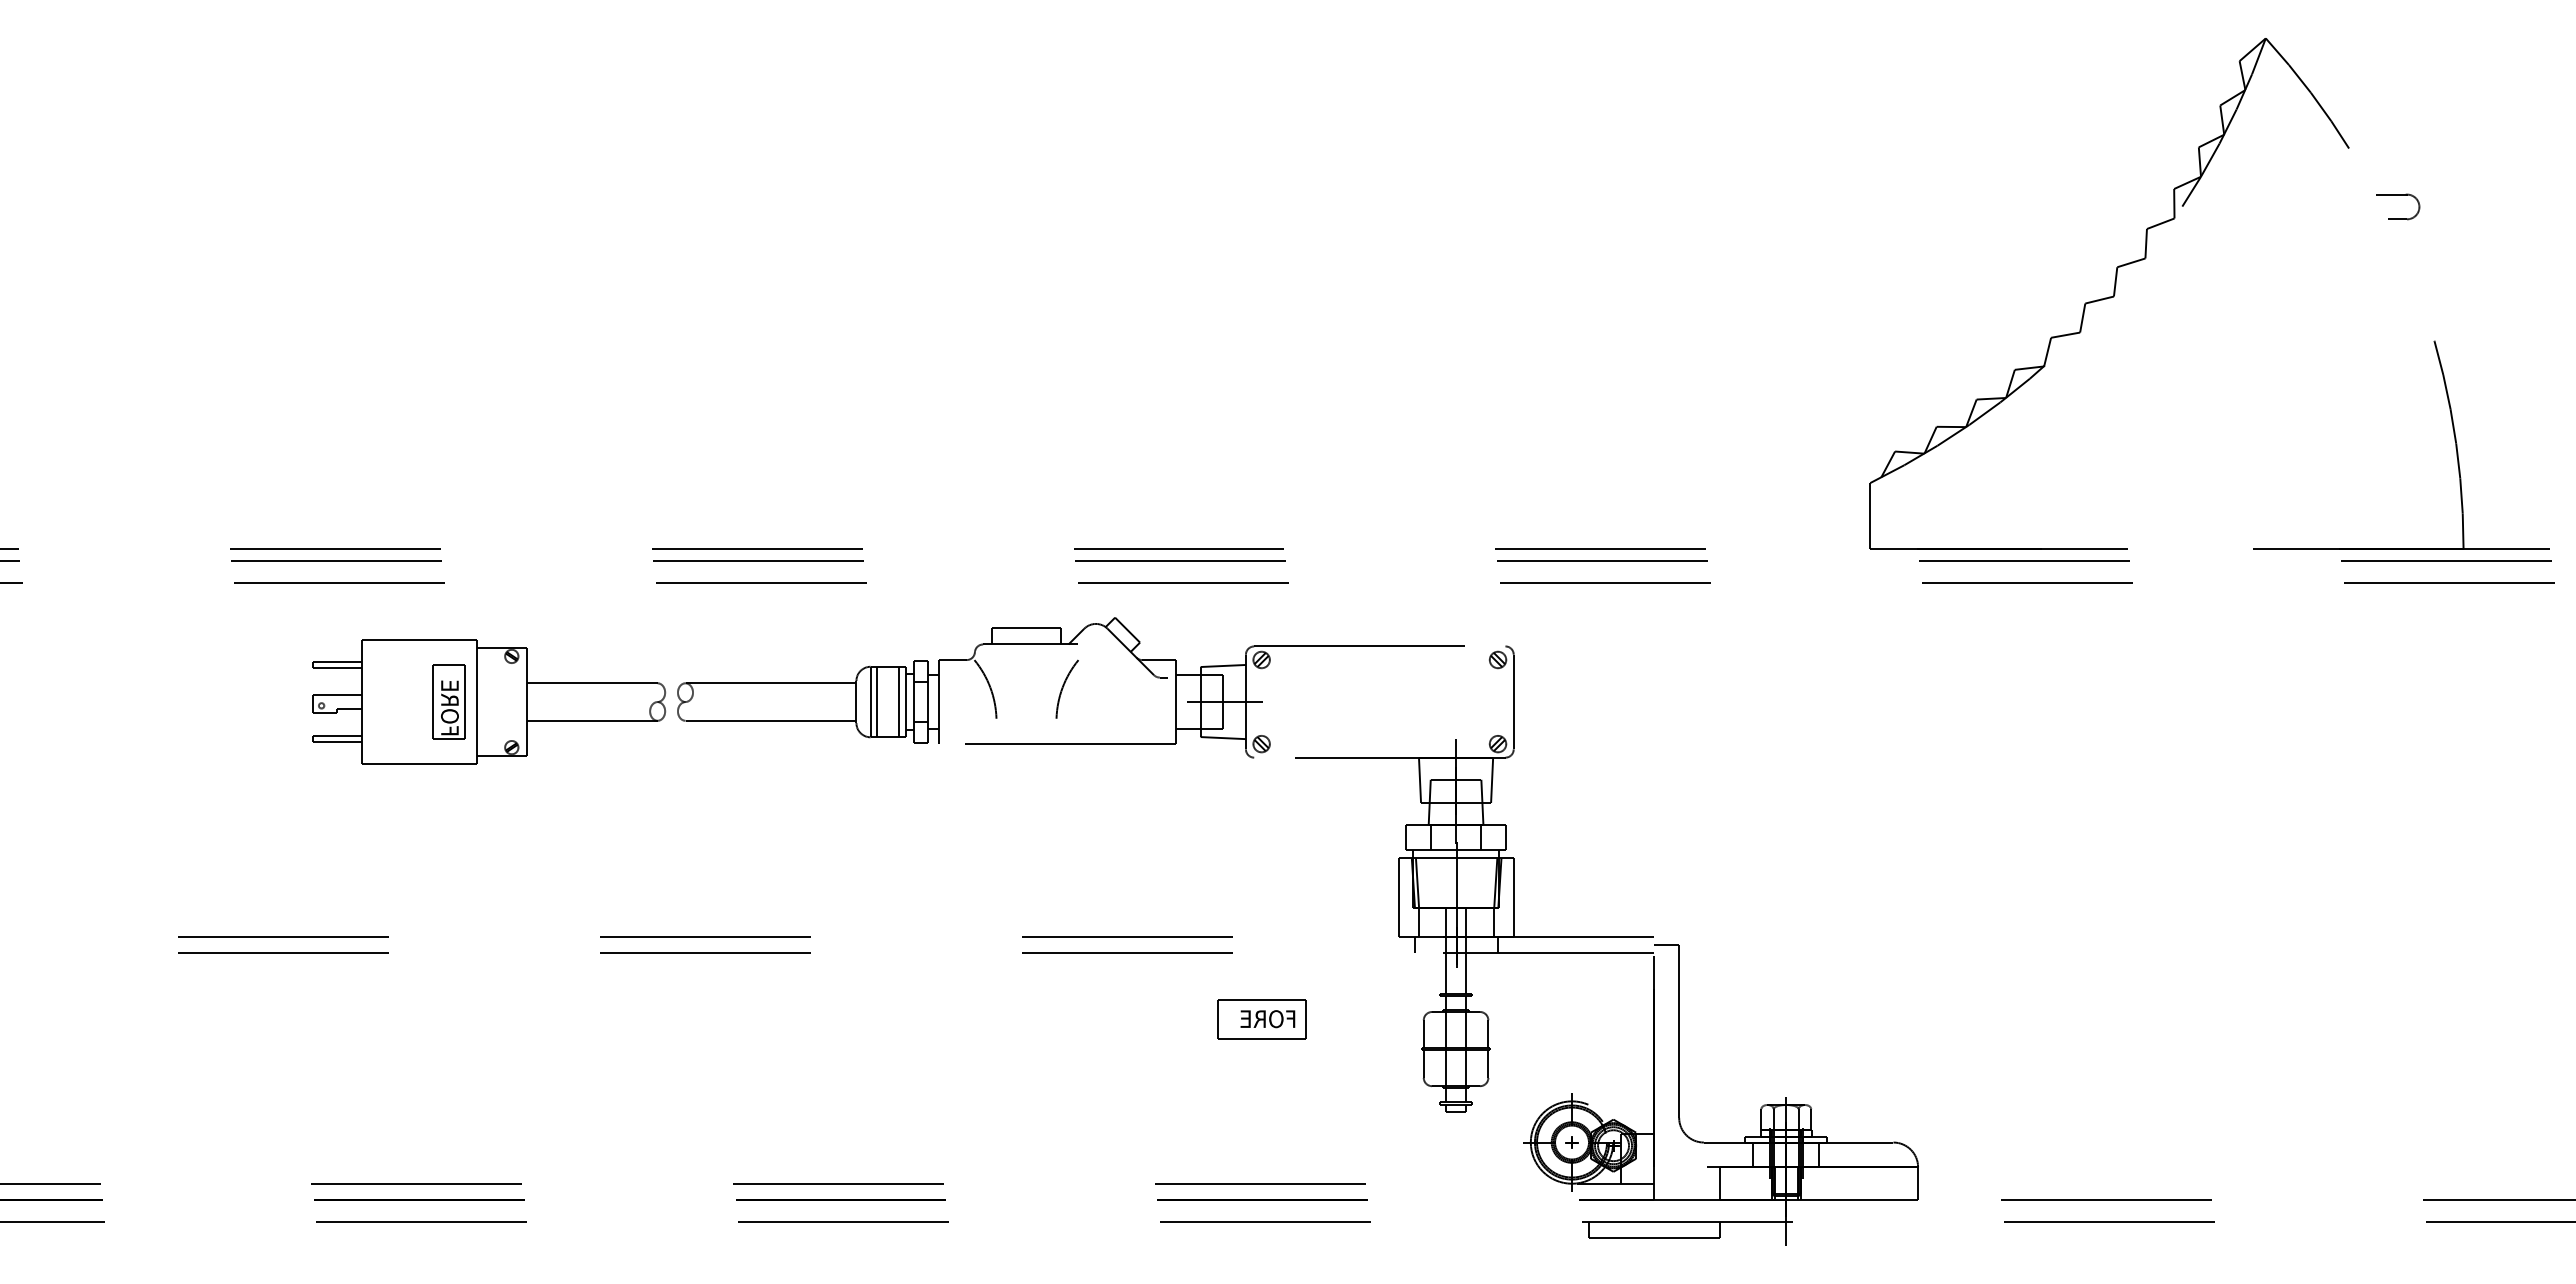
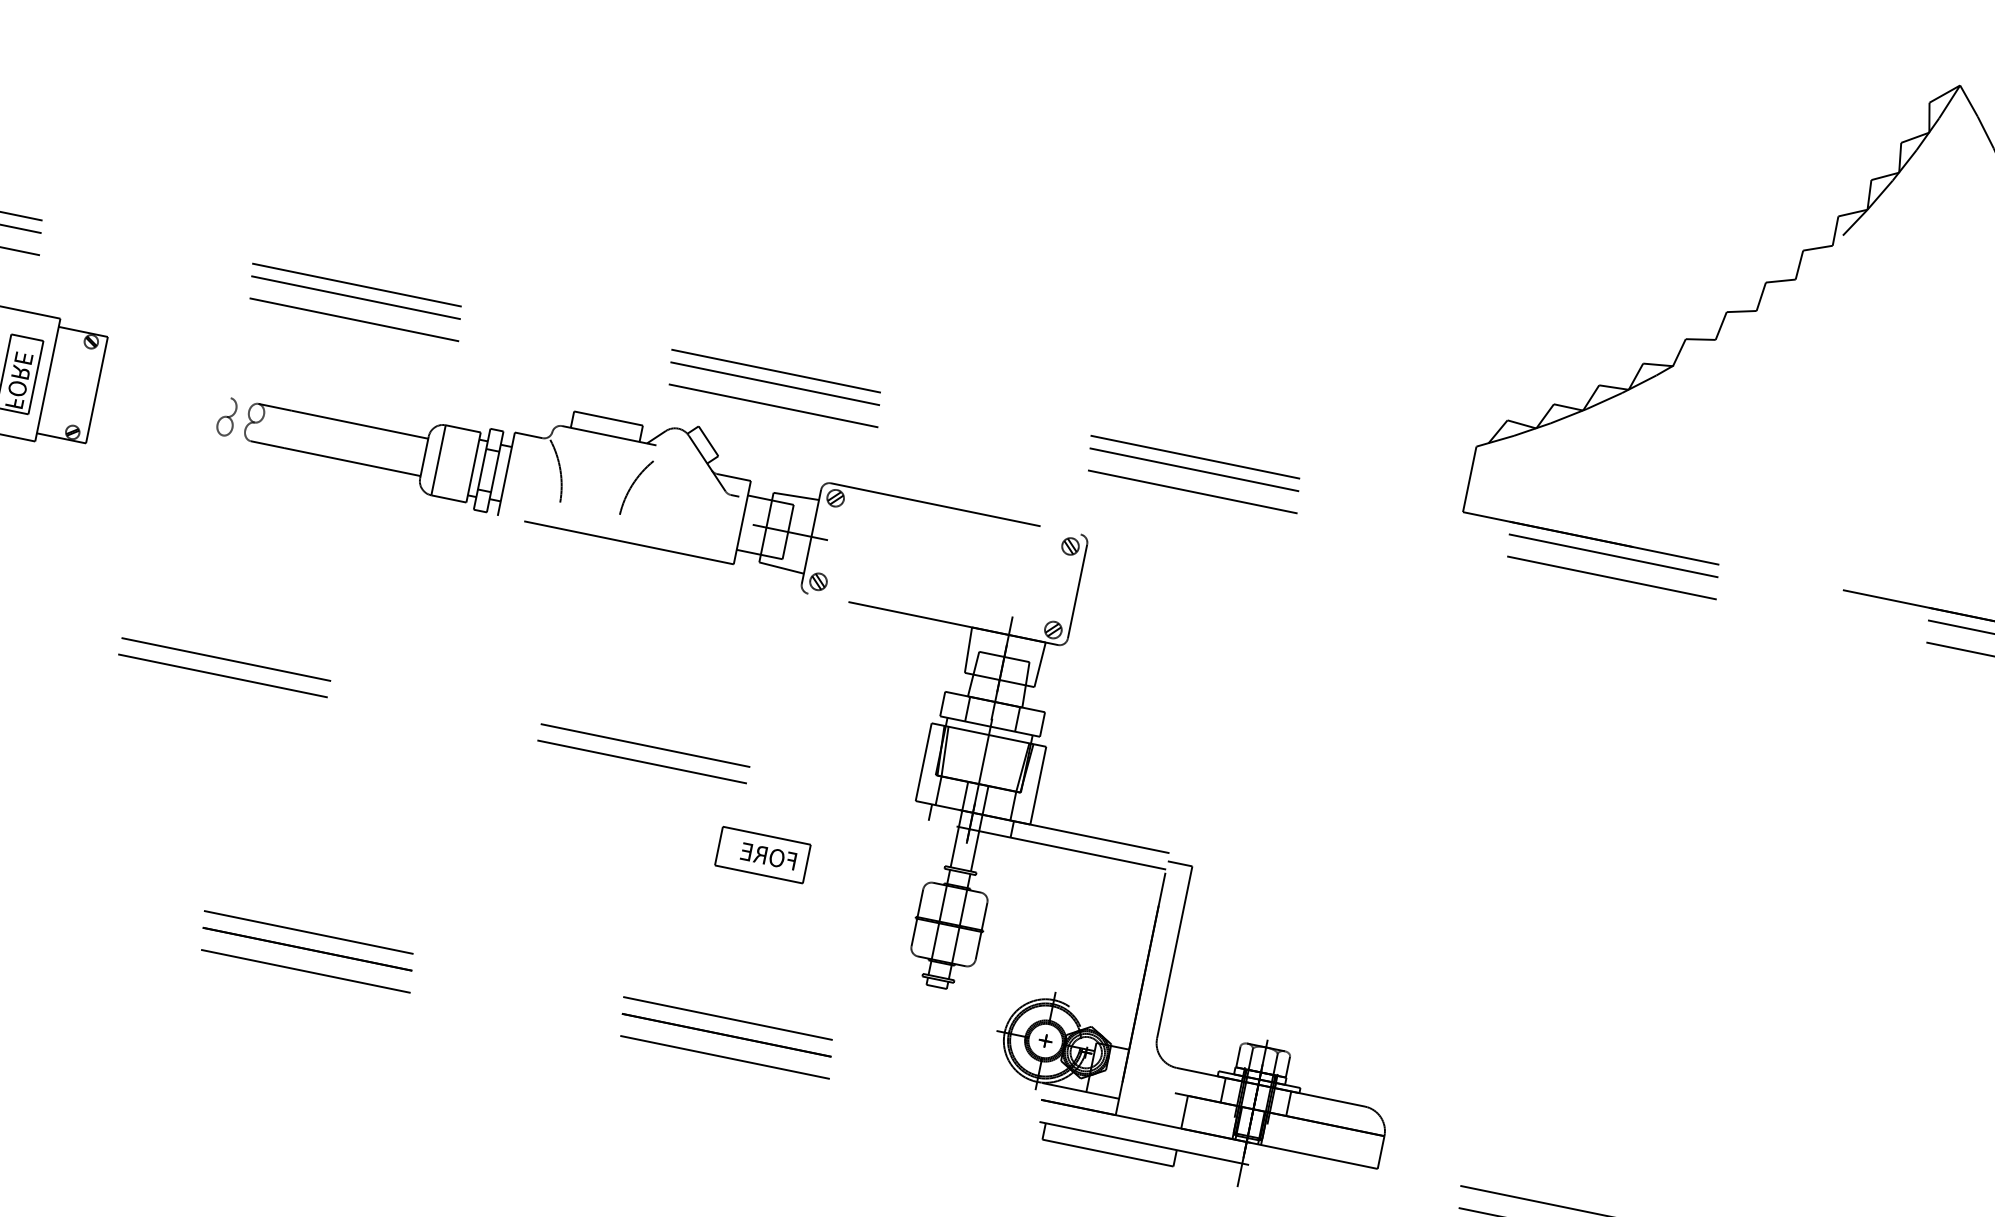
line: (591, 683) -> (165, 384), removed
line: (877, 701) -> (445, 461), removed
line: (899, 701) -> (467, 465), removed
line: (591, 720) -> (157, 421), removed

